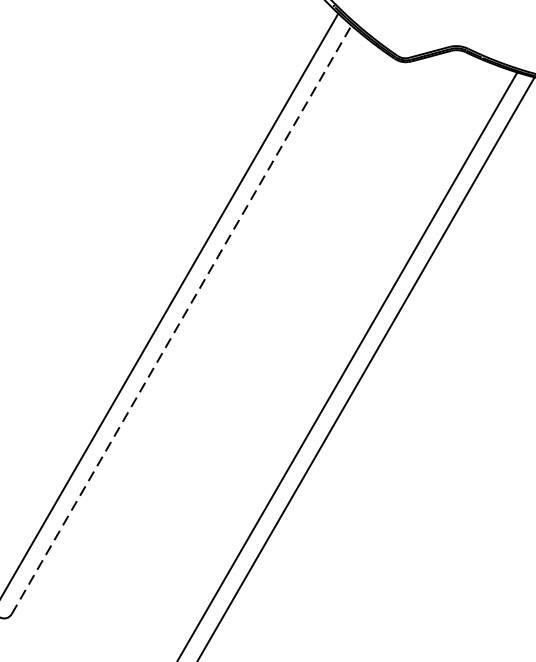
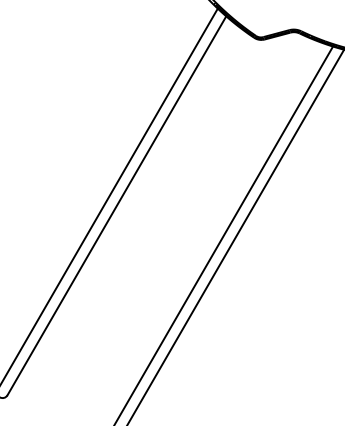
line: (181, 319) -> (116, 205), dashed -> solid

